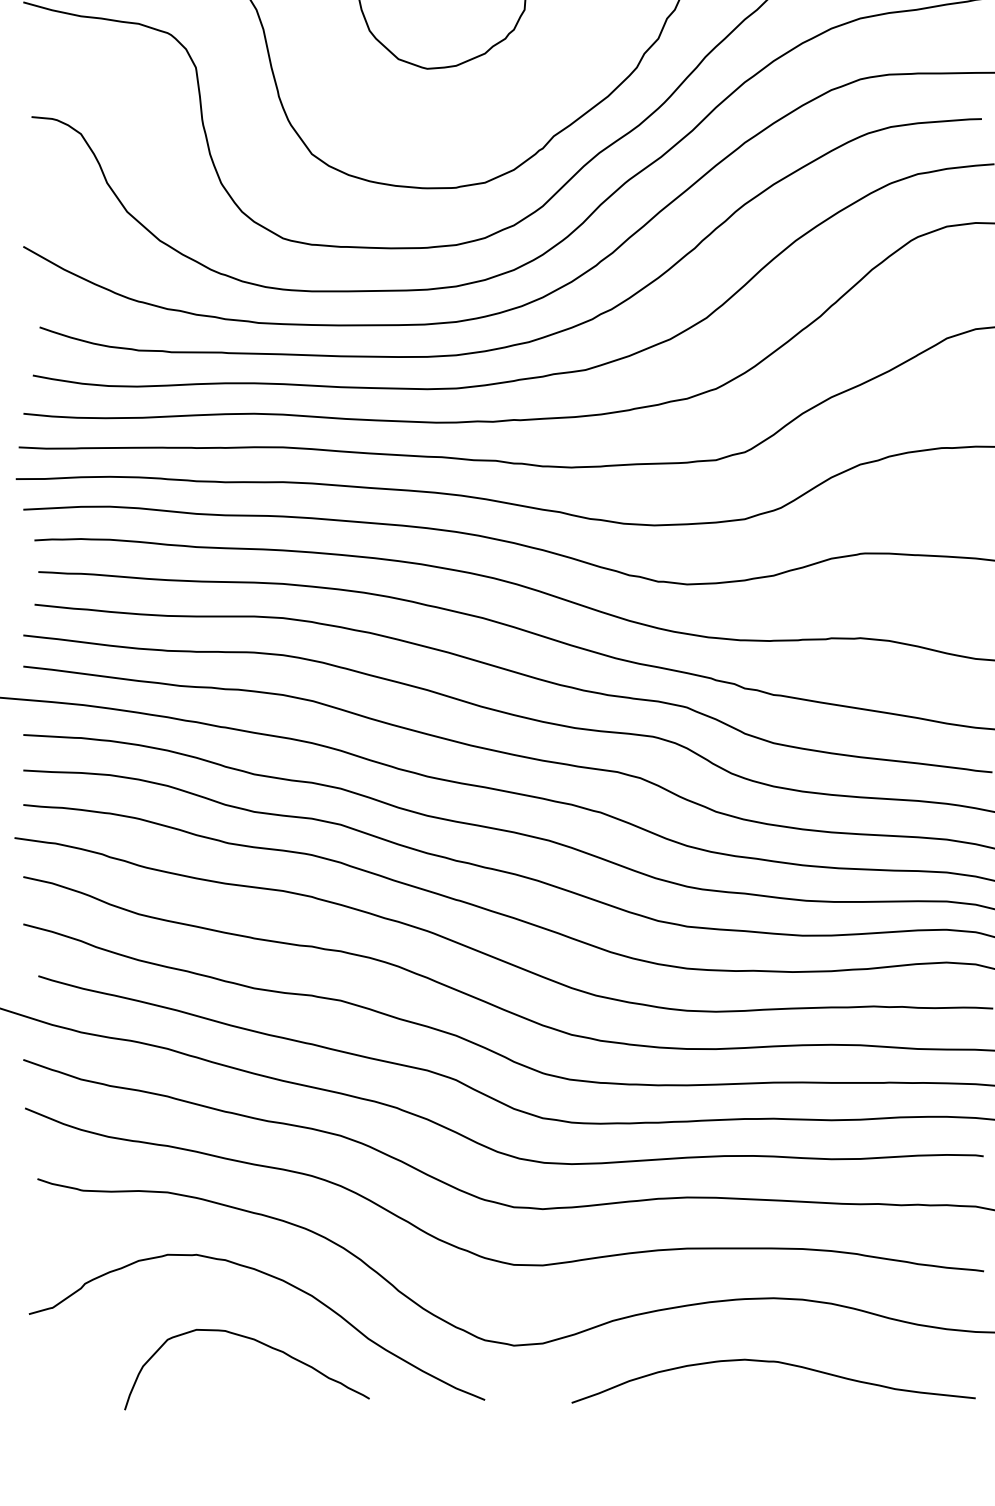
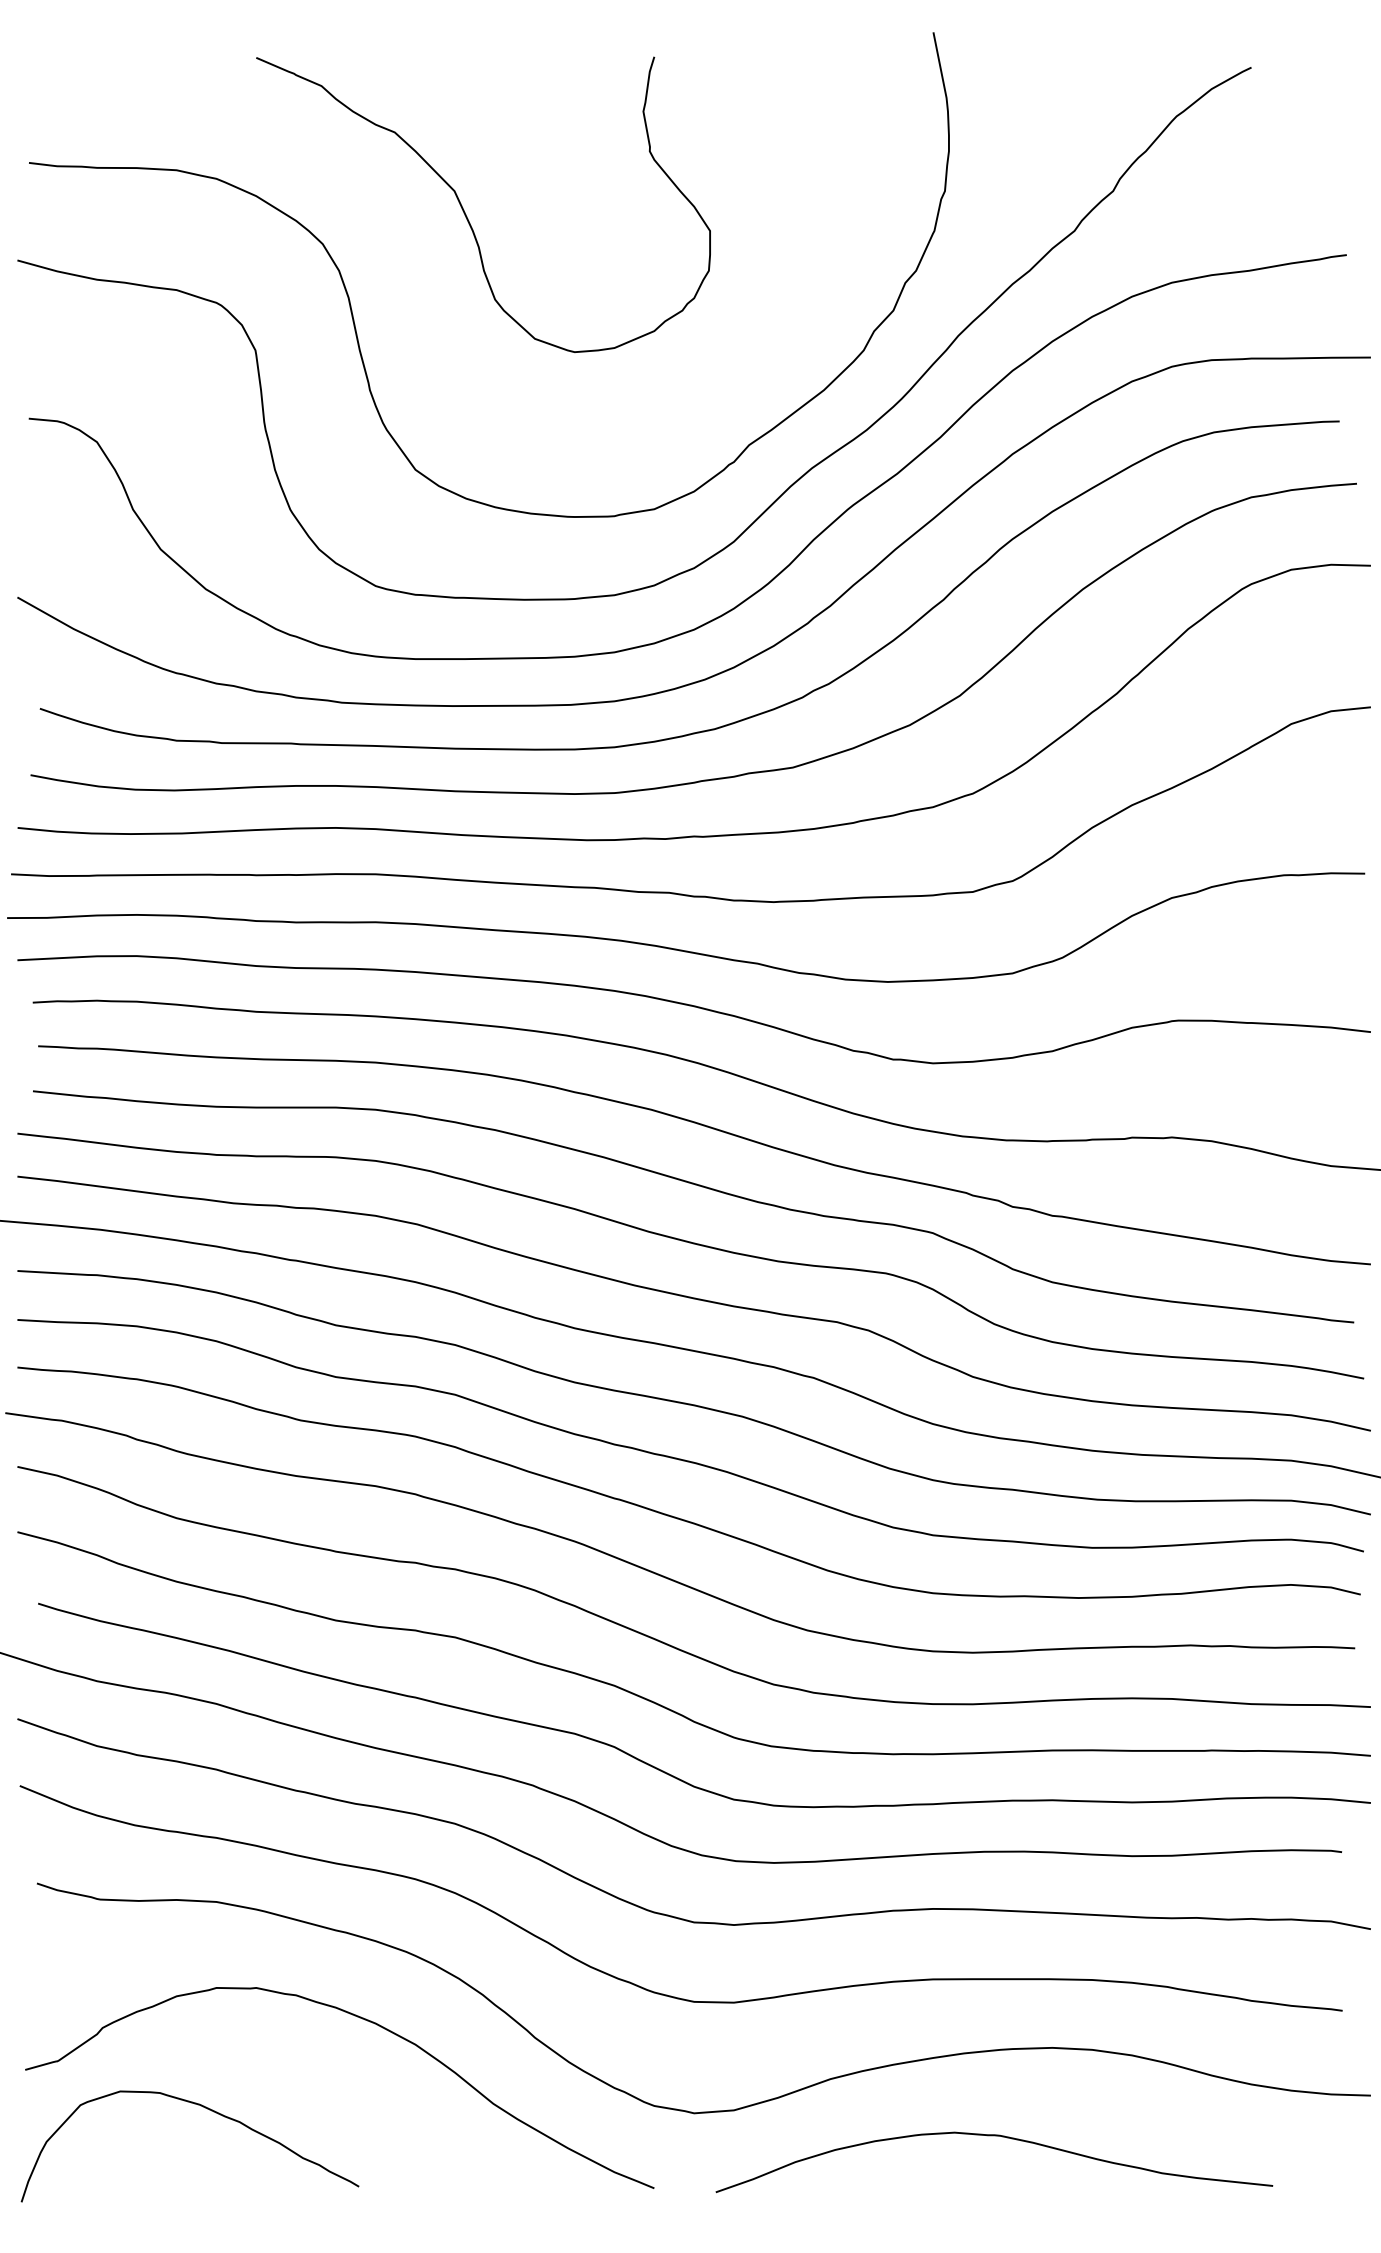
curve: (259, 1342) -> (207, 2109), moved
curve: (773, 1362) -> (994, 2136), moved

